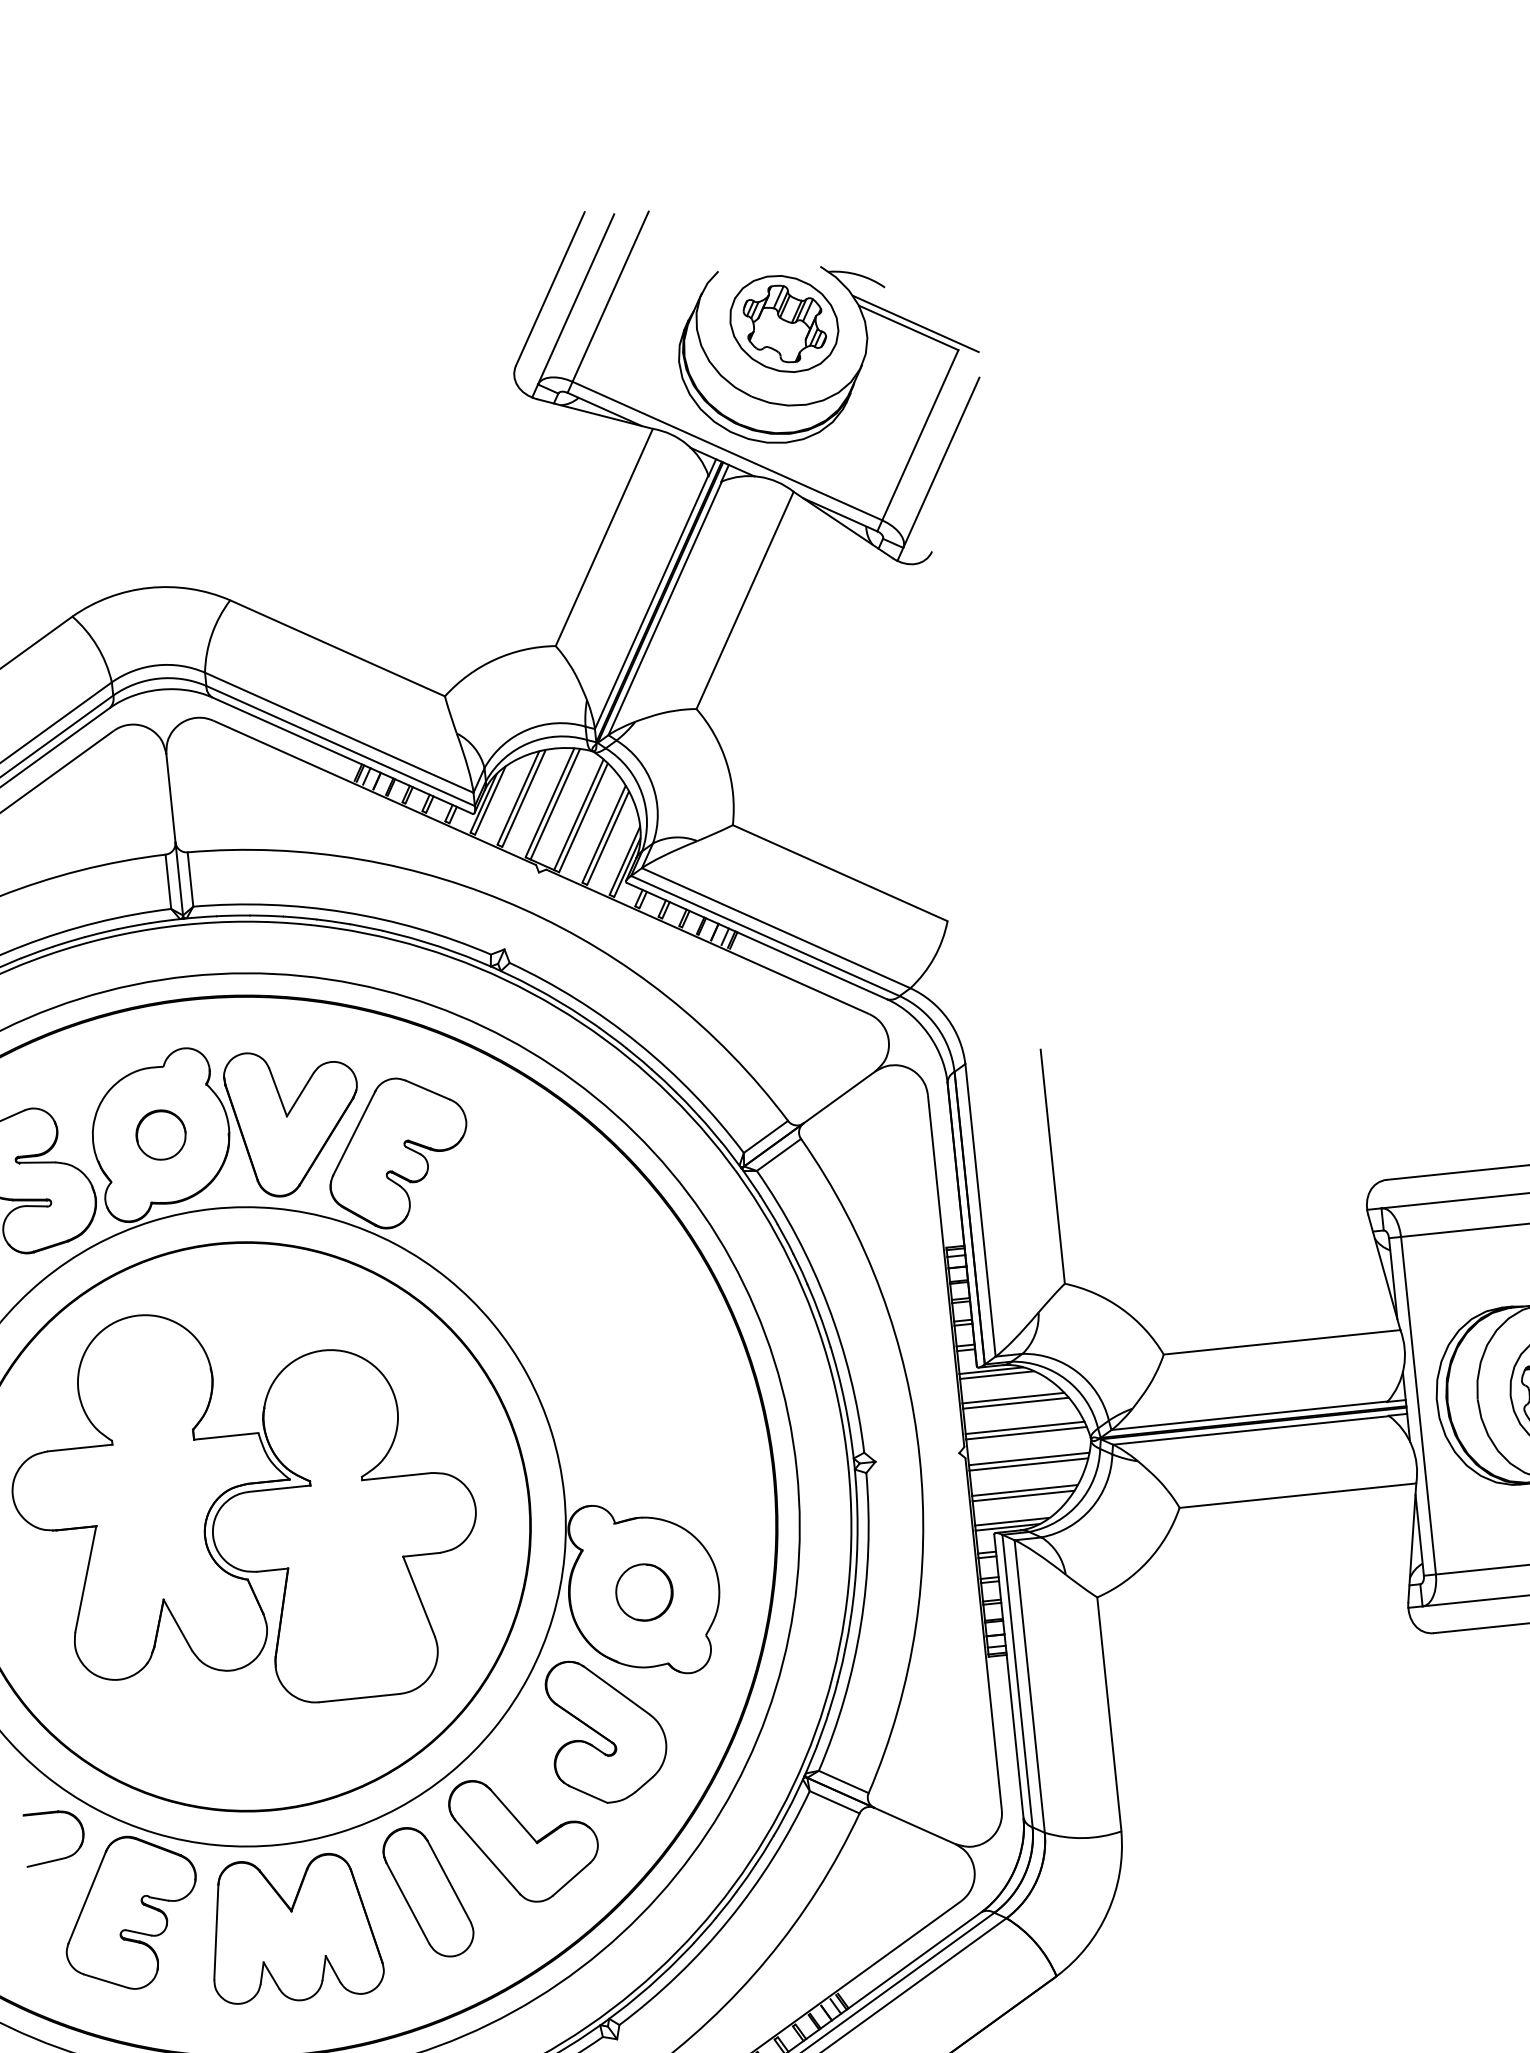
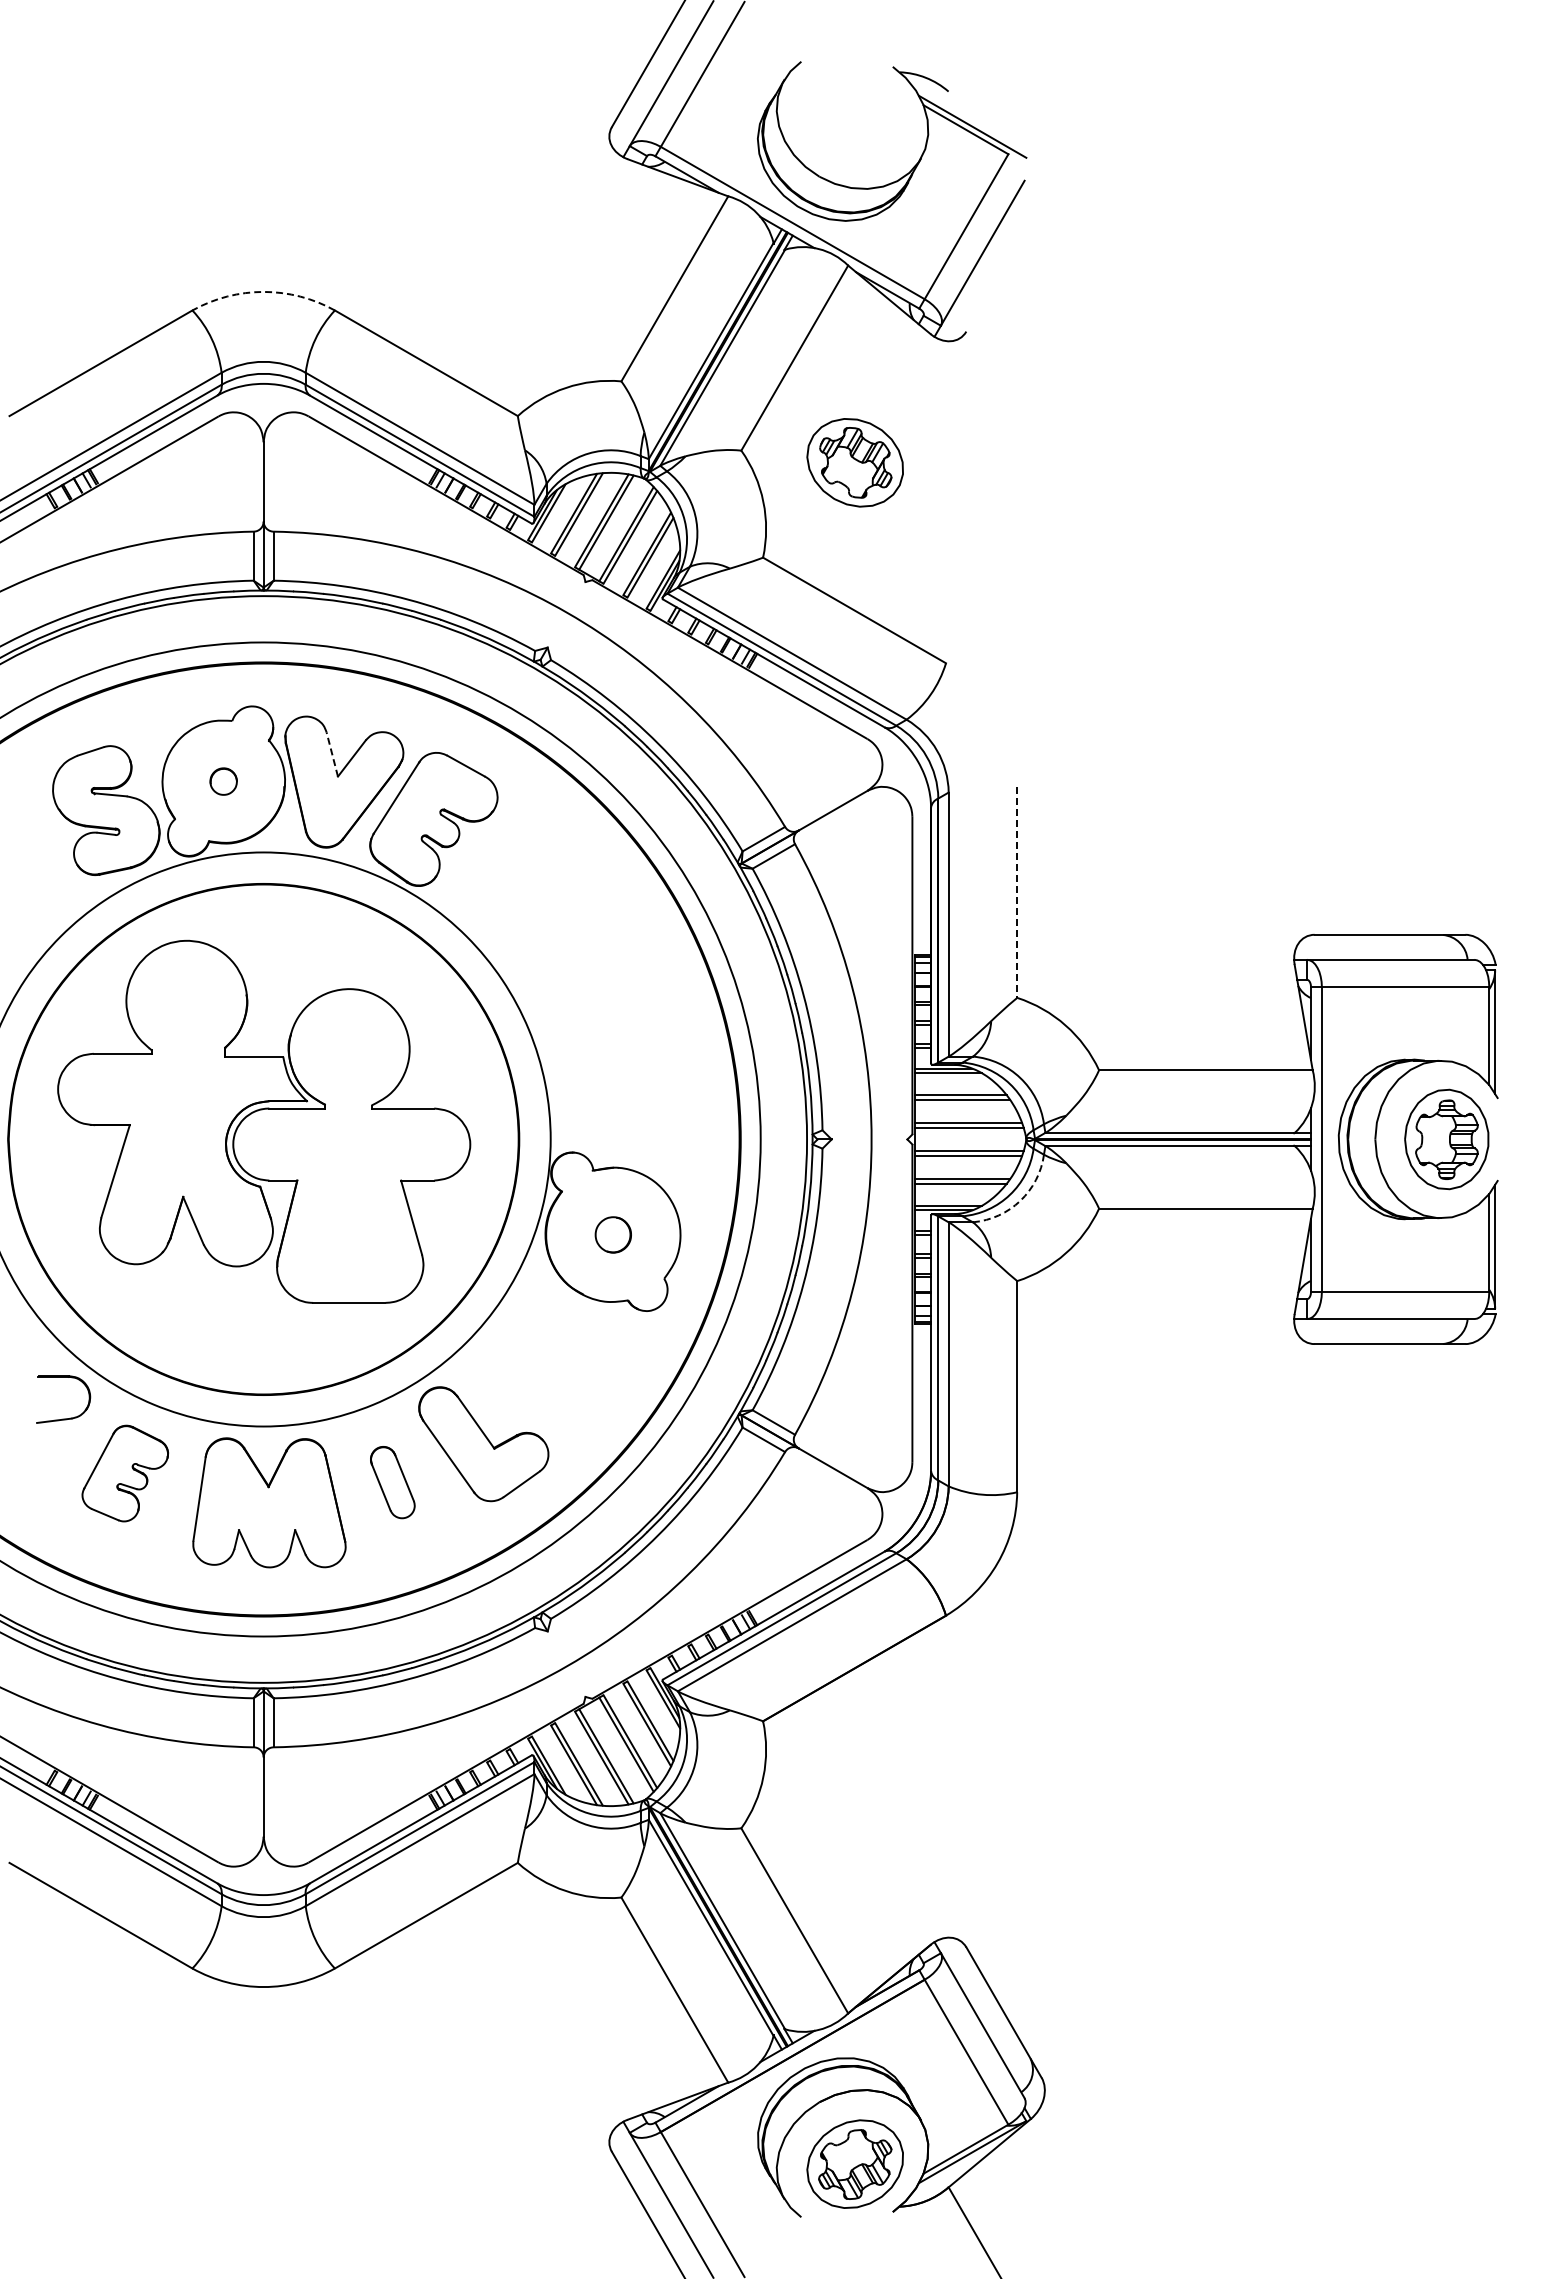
part: (783, 323) -> (854, 462), moved
arc: (148, 587) -> (263, 291), solid -> dashed
line: (278, 1092) -> (332, 754), solid -> dashed
part: (160, 1134) -> (223, 781), size x0.6
line: (1053, 1166) -> (1017, 892), solid -> dashed
arc: (1091, 1507) -> (1020, 1200), solid -> dashed
part: (644, 1592) -> (613, 1234), size x0.7
part: (607, 1730) -> (567, 1354), removed
part: (428, 1892) -> (392, 1482), size x0.6
part: (131, 1912) -> (125, 1473), size x0.7

